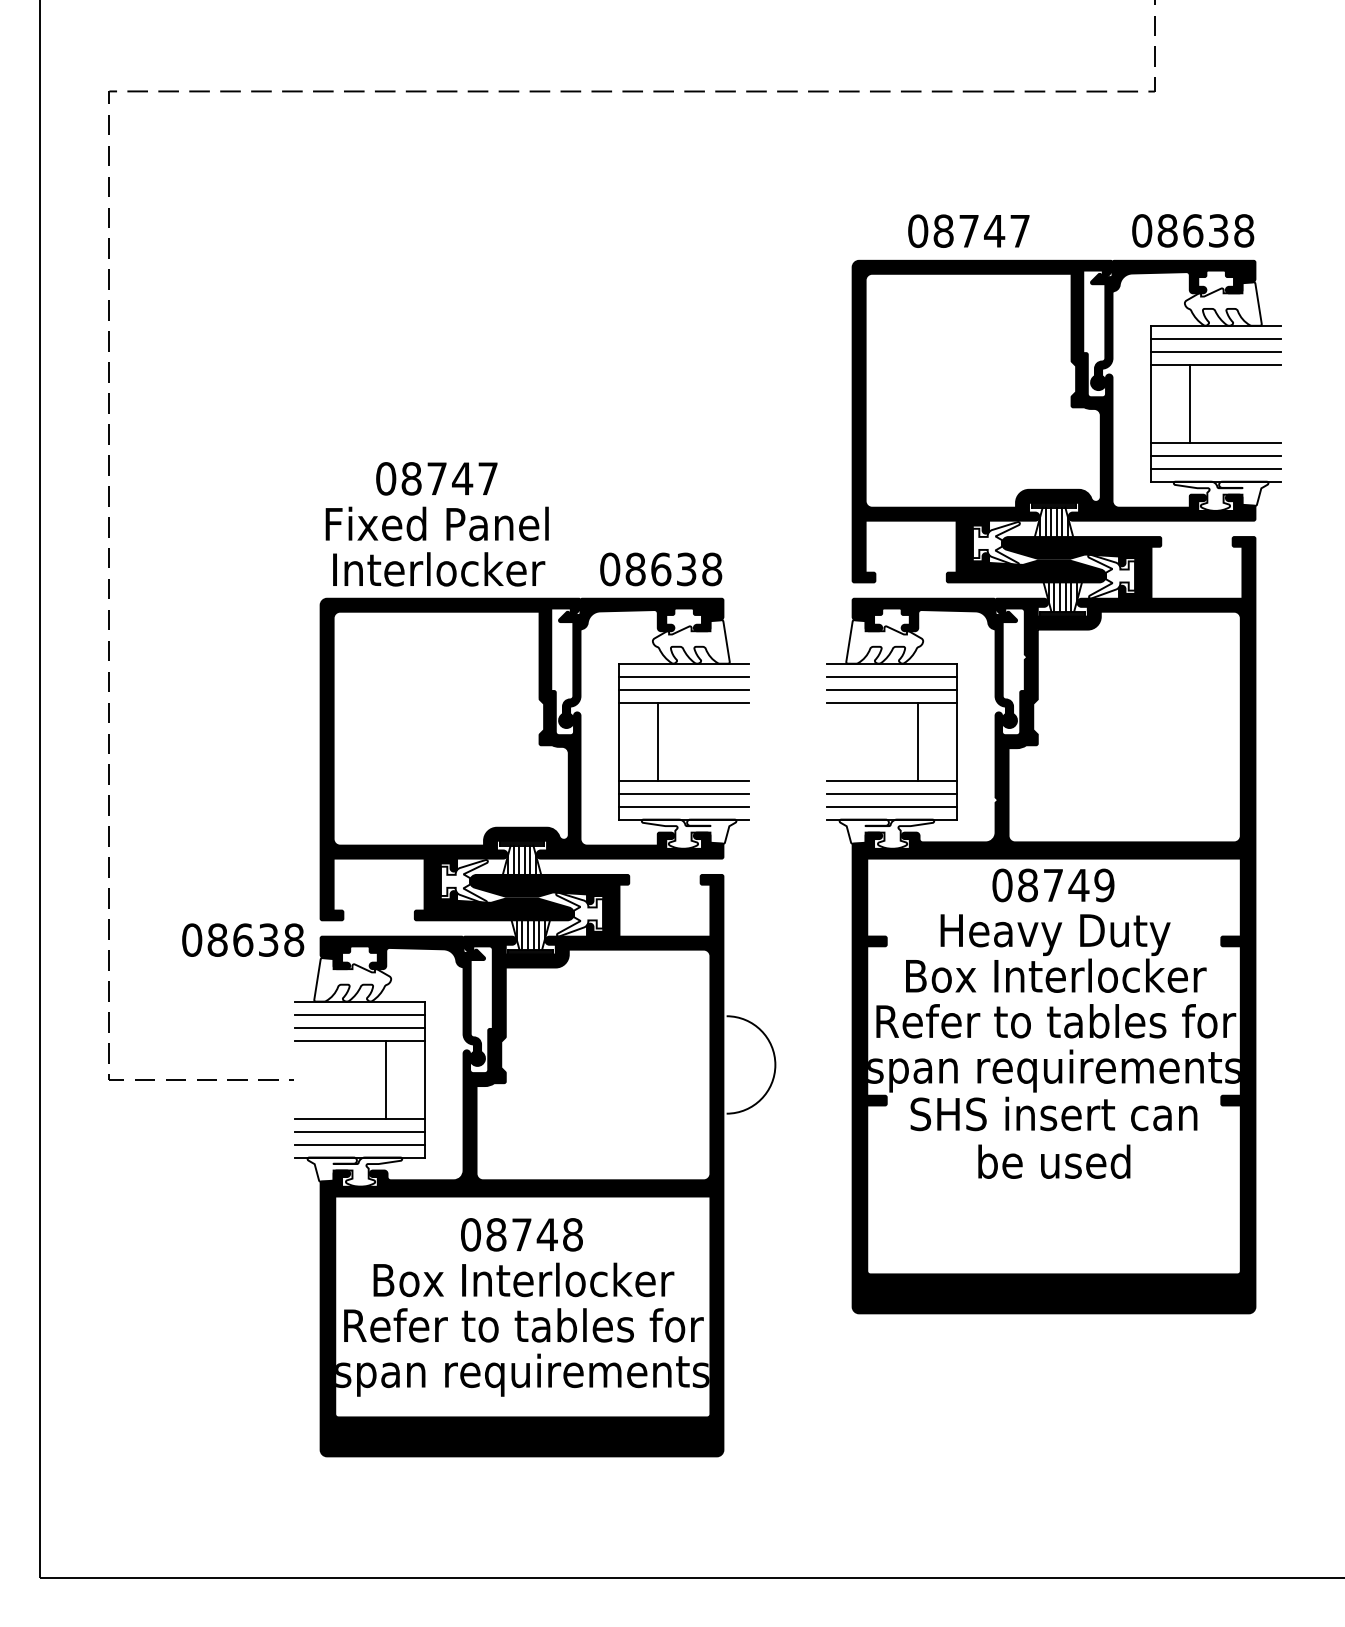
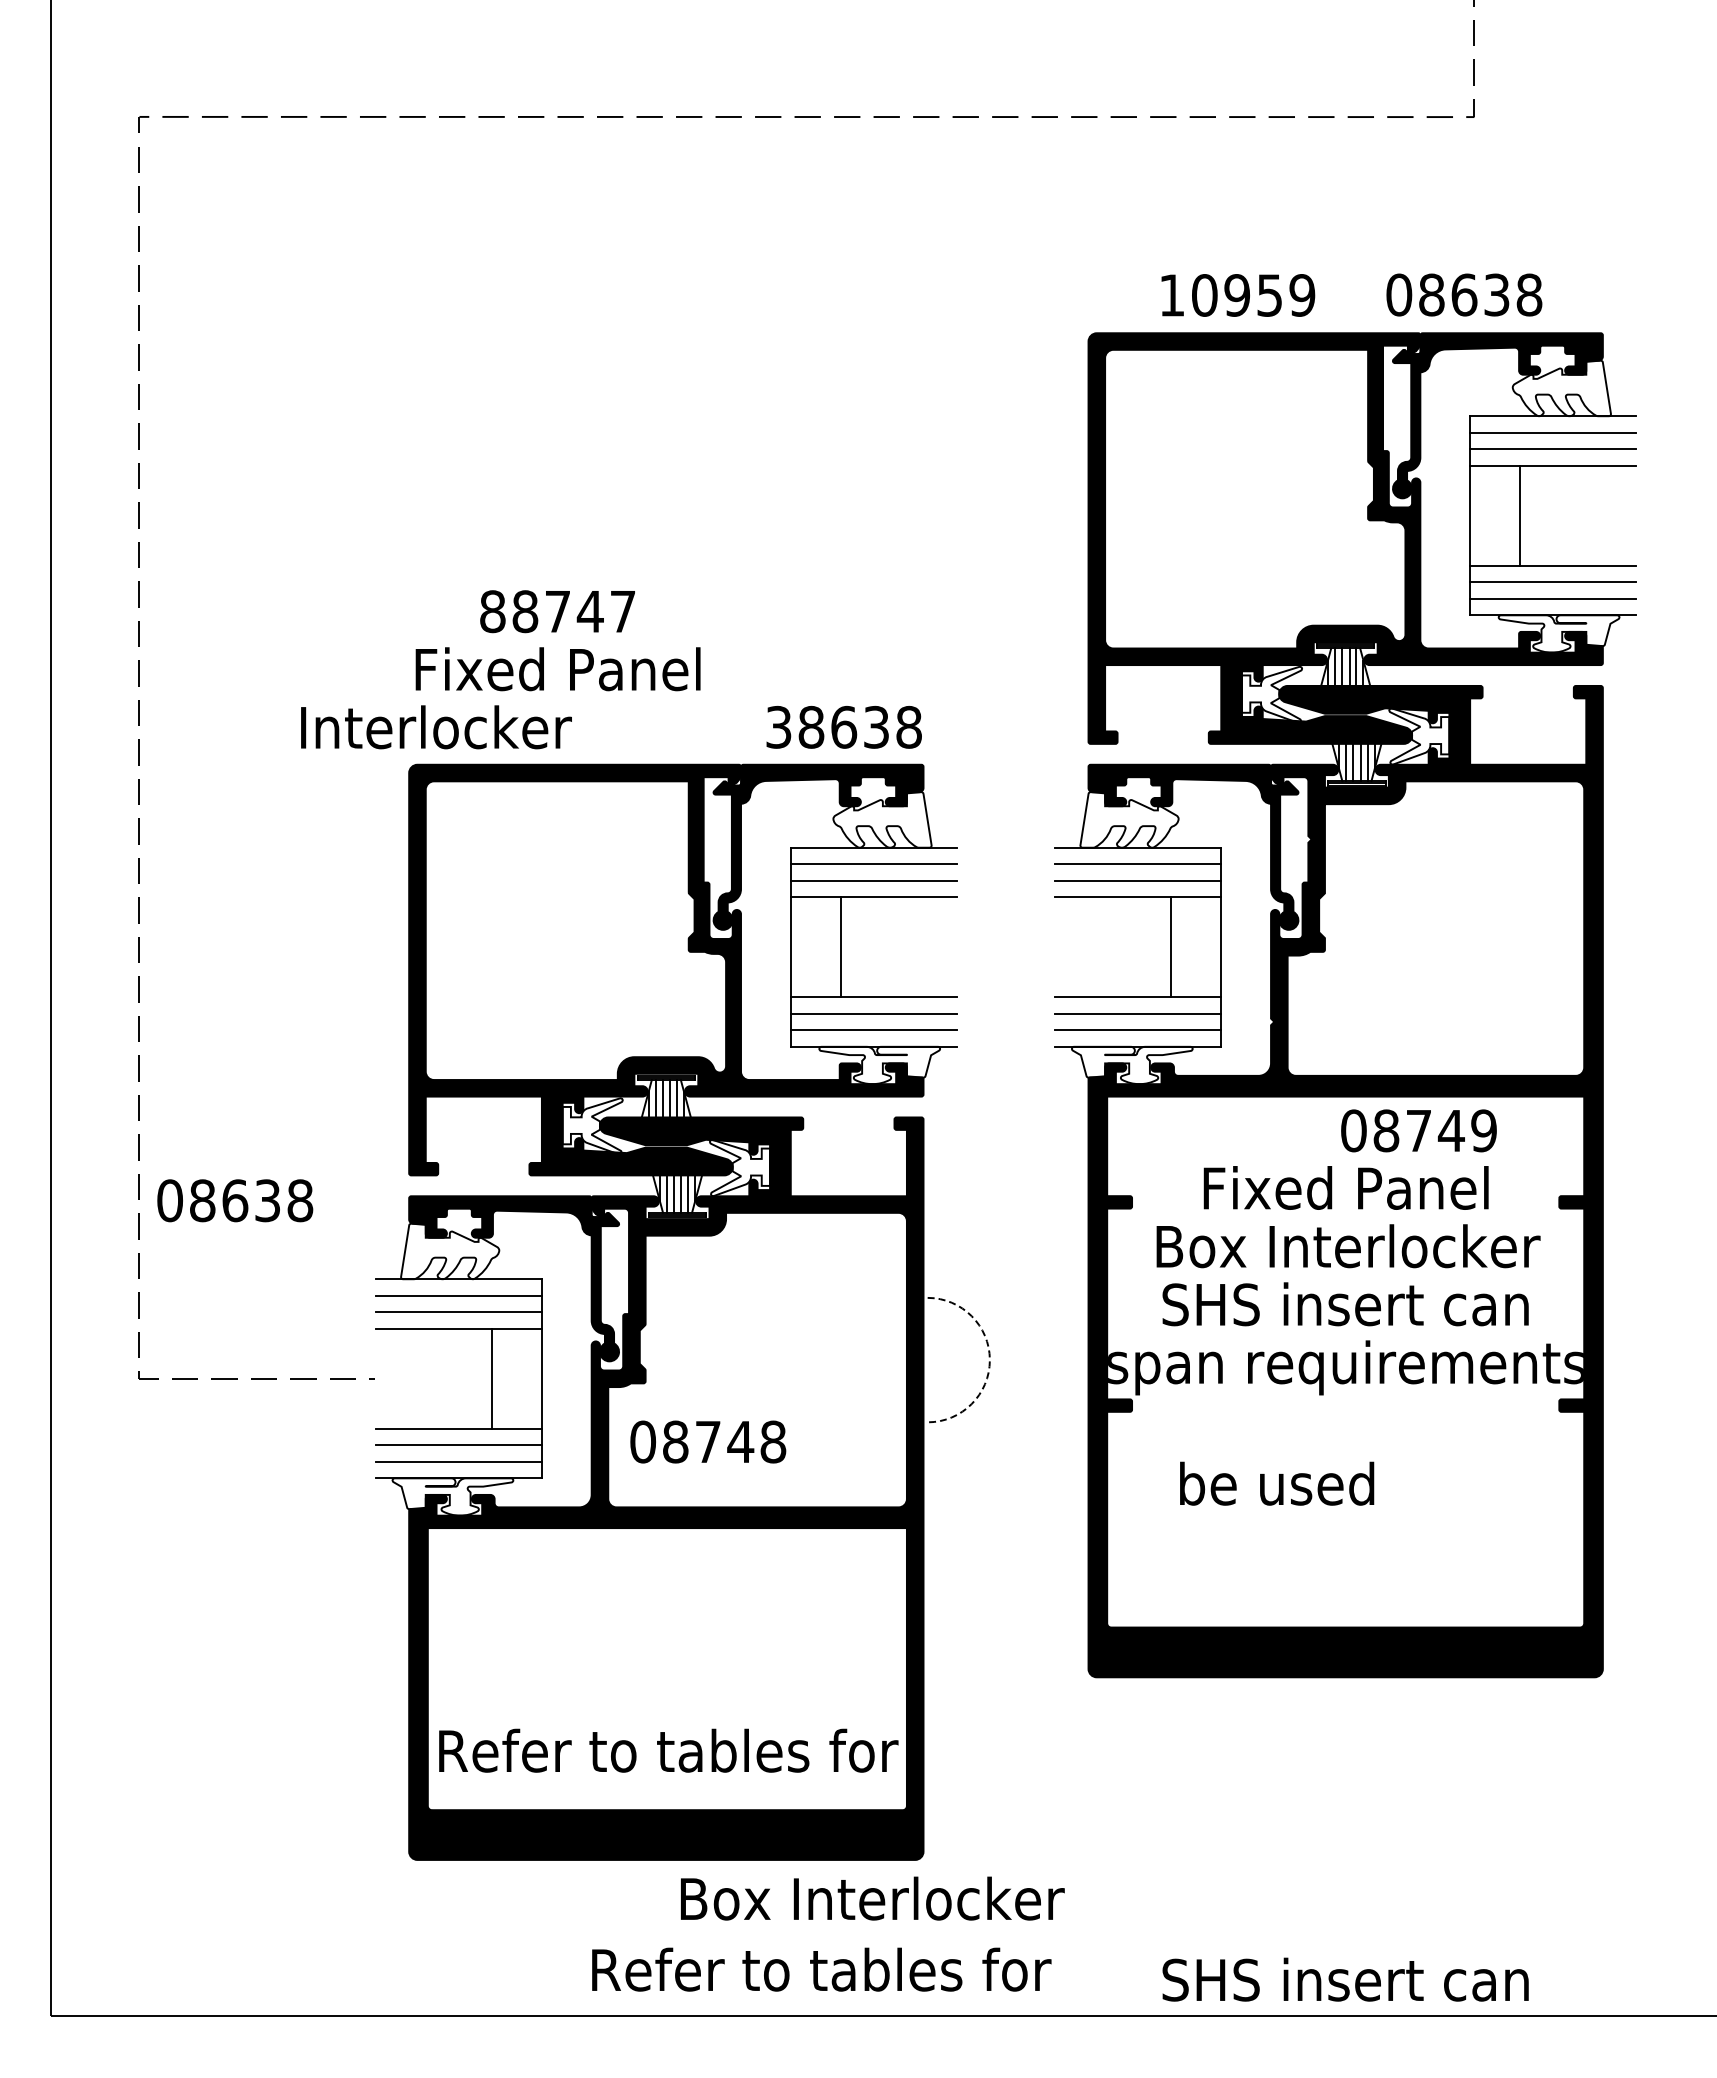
text: (1193, 230) -> (1464, 294), moved
text: (969, 231) -> (1237, 295), 08747 -> 10959
text: (385, 478) -> (492, 611), 08747 -> 88747
text: (439, 569) -> (436, 727), moved
text: (609, 569) -> (778, 727), 08638 -> 38638
text: (1053, 885) -> (1418, 1130), moved
text: (1055, 934) -> (1347, 1193), Heavy Duty -> Fixed Panel
text: (243, 939) -> (235, 1200), moved
text: (1056, 1021) -> (1348, 1304), Refer to tables for -> SHS insert can
line: (775, 1065) -> (989, 1360), solid -> dashed
text: (1053, 1113) -> (1345, 1979), moved
text: (1054, 1161) -> (1277, 1483), moved
text: (522, 1234) -> (708, 1441), moved
text: (523, 1279) -> (872, 1898), moved
text: (523, 1325) -> (821, 1969), moved
text: (522, 1374) -> (666, 1755), span requirements -> Refer to tables for

